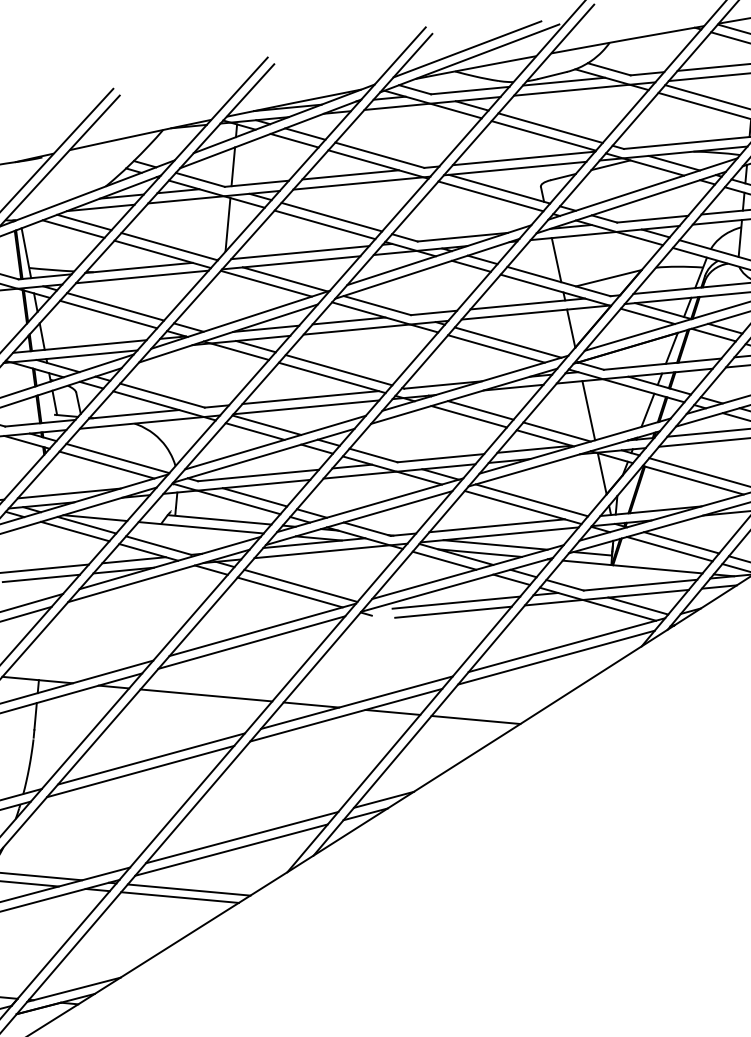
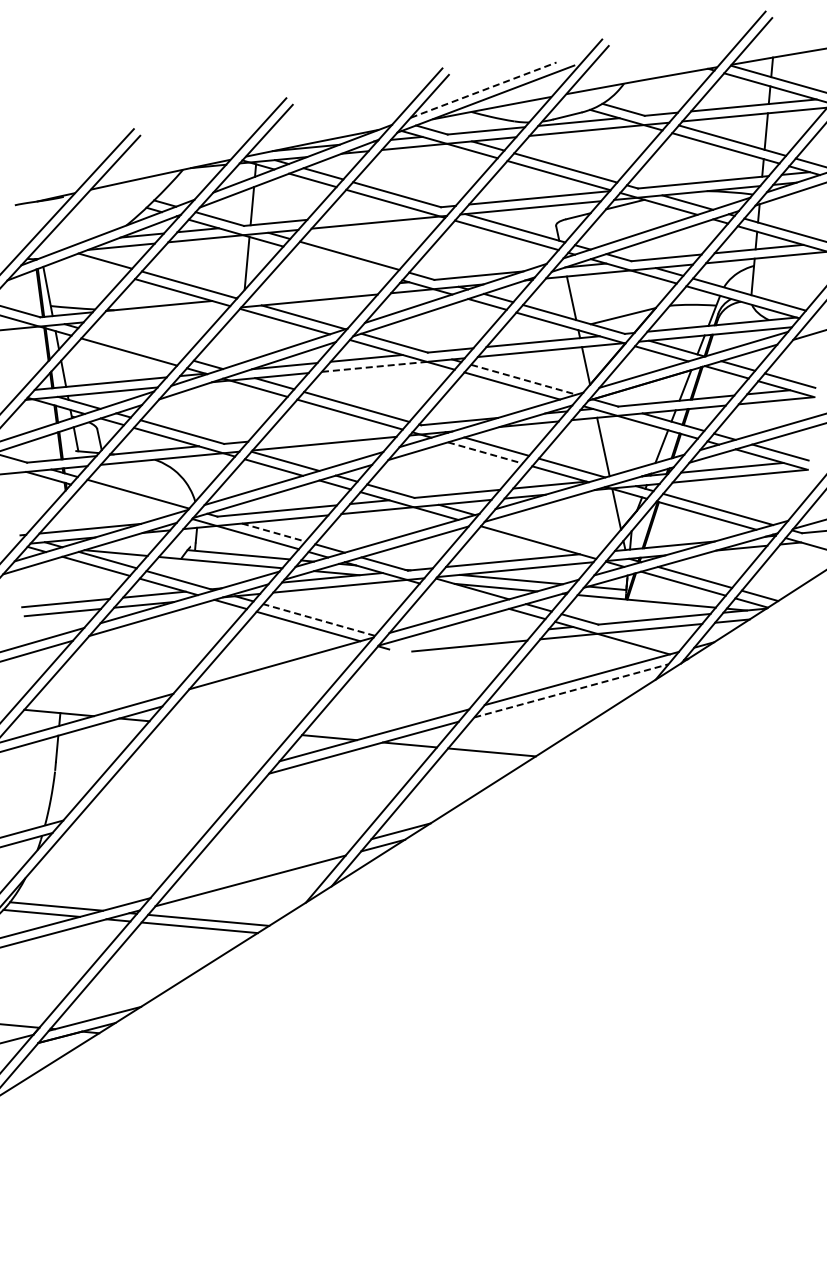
line: (468, 49) -> (484, 90), solid -> dashed
line: (349, 174) -> (367, 213), removed
line: (324, 224) -> (342, 263), removed
line: (73, 228) -> (94, 267), removed
line: (300, 252) -> (318, 290), removed
line: (142, 276) -> (162, 314), removed
line: (114, 305) -> (135, 343), removed
line: (356, 329) -> (374, 366), solid -> dashed
line: (507, 342) -> (523, 379), solid -> dashed
line: (310, 397) -> (328, 433), removed
line: (469, 416) -> (485, 452), solid -> dashed
line: (106, 464) -> (127, 500), removed
line: (255, 497) -> (274, 532), solid -> dashed
line: (531, 500) -> (546, 535), removed
line: (444, 561) -> (460, 595), removed
line: (300, 585) -> (318, 619), solid -> dashed
line: (456, 602) -> (472, 636), removed
line: (637, 605) -> (651, 639), removed
line: (251, 642) -> (270, 675), removed
line: (556, 657) -> (571, 690), solid -> dashed
line: (206, 695) -> (225, 728), removed
line: (151, 758) -> (171, 790), removed
line: (140, 771) -> (160, 803), removed
line: (242, 837) -> (261, 868), removed

